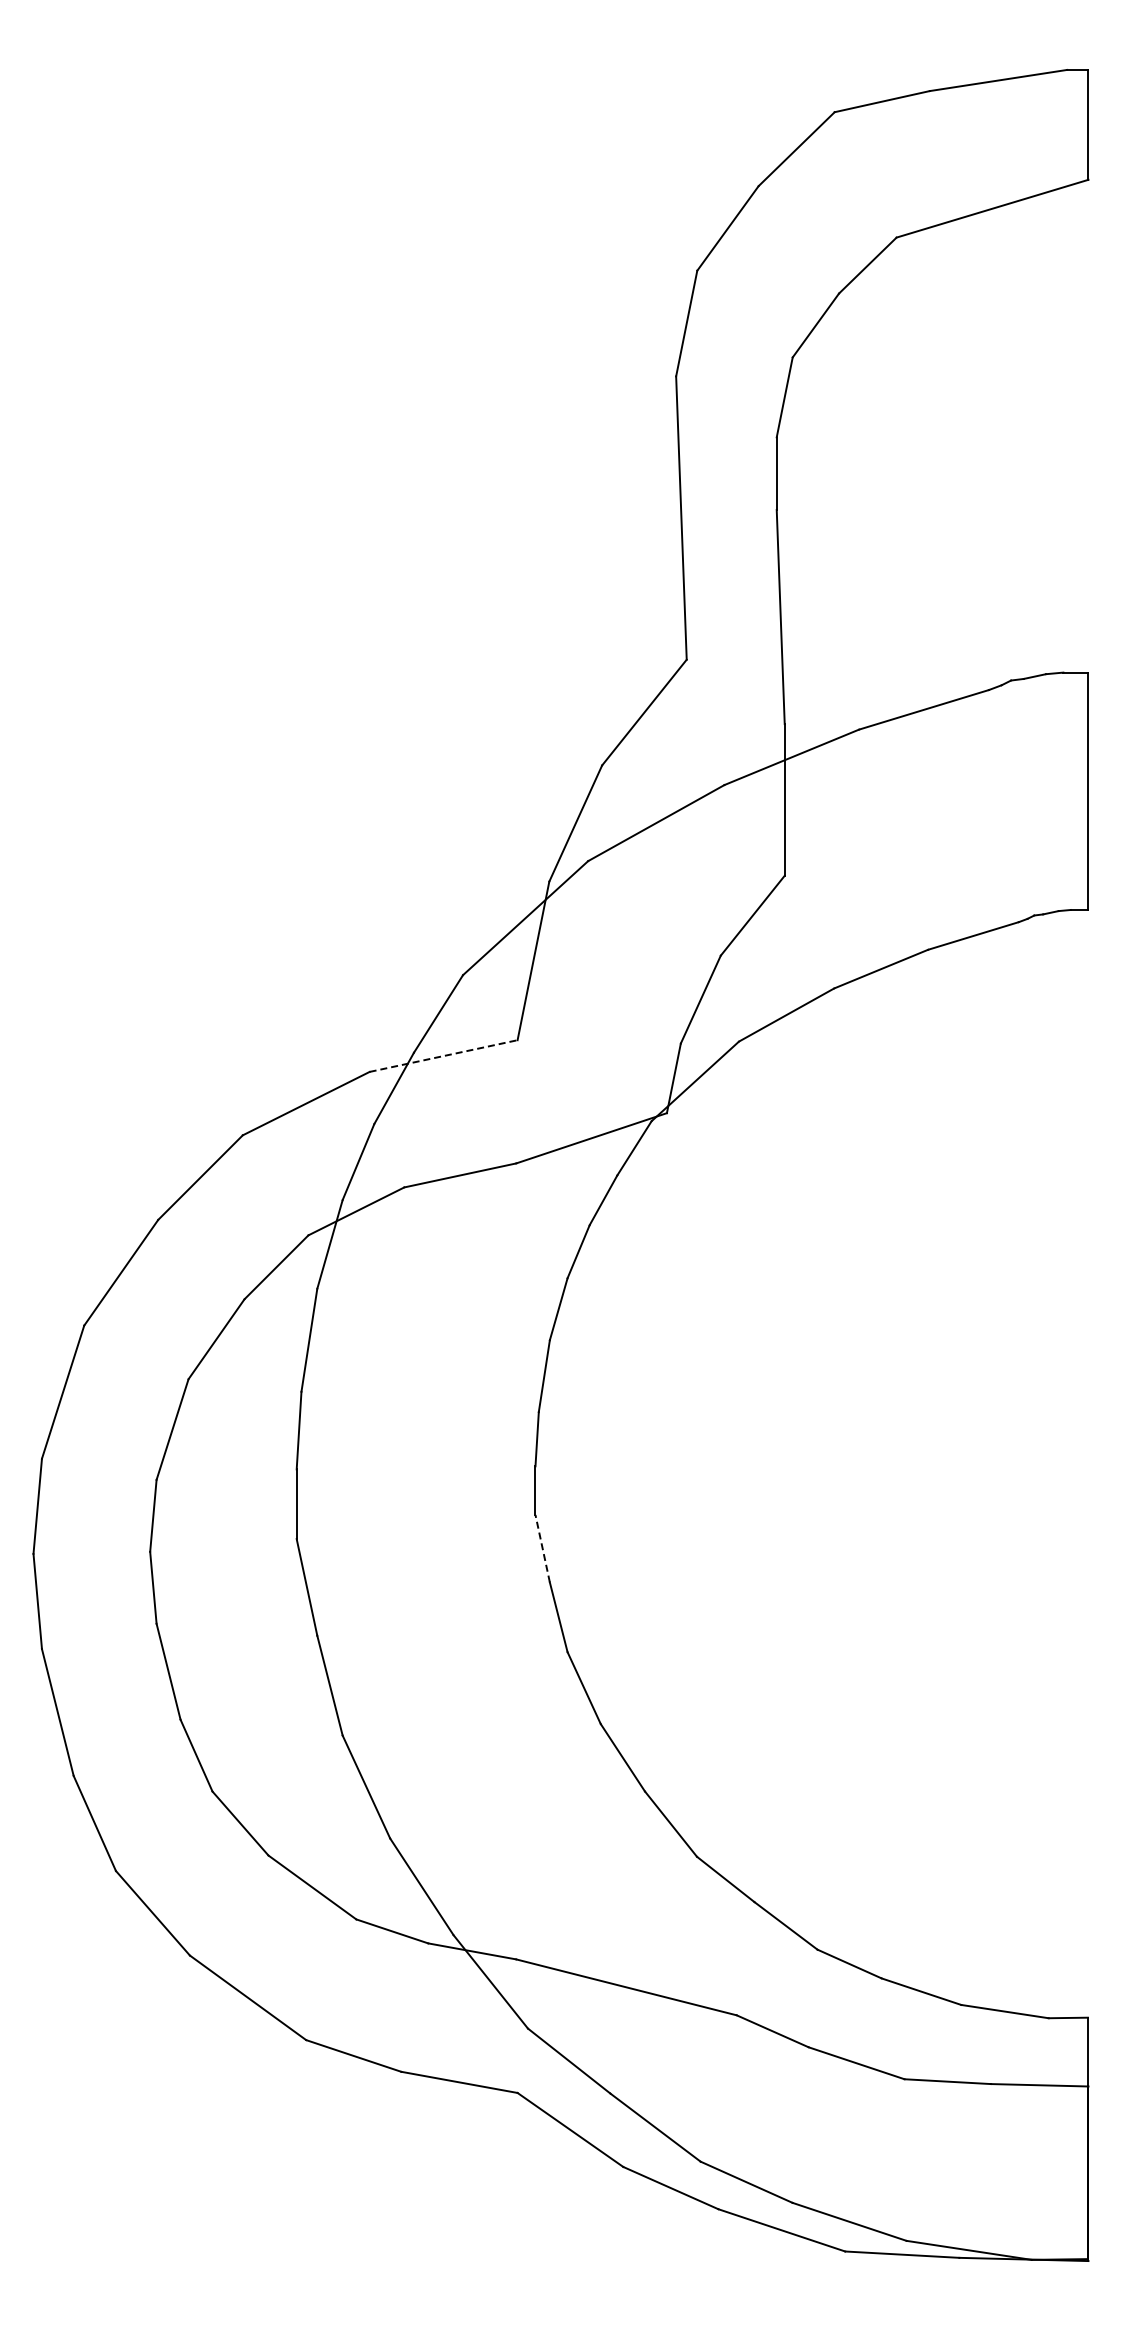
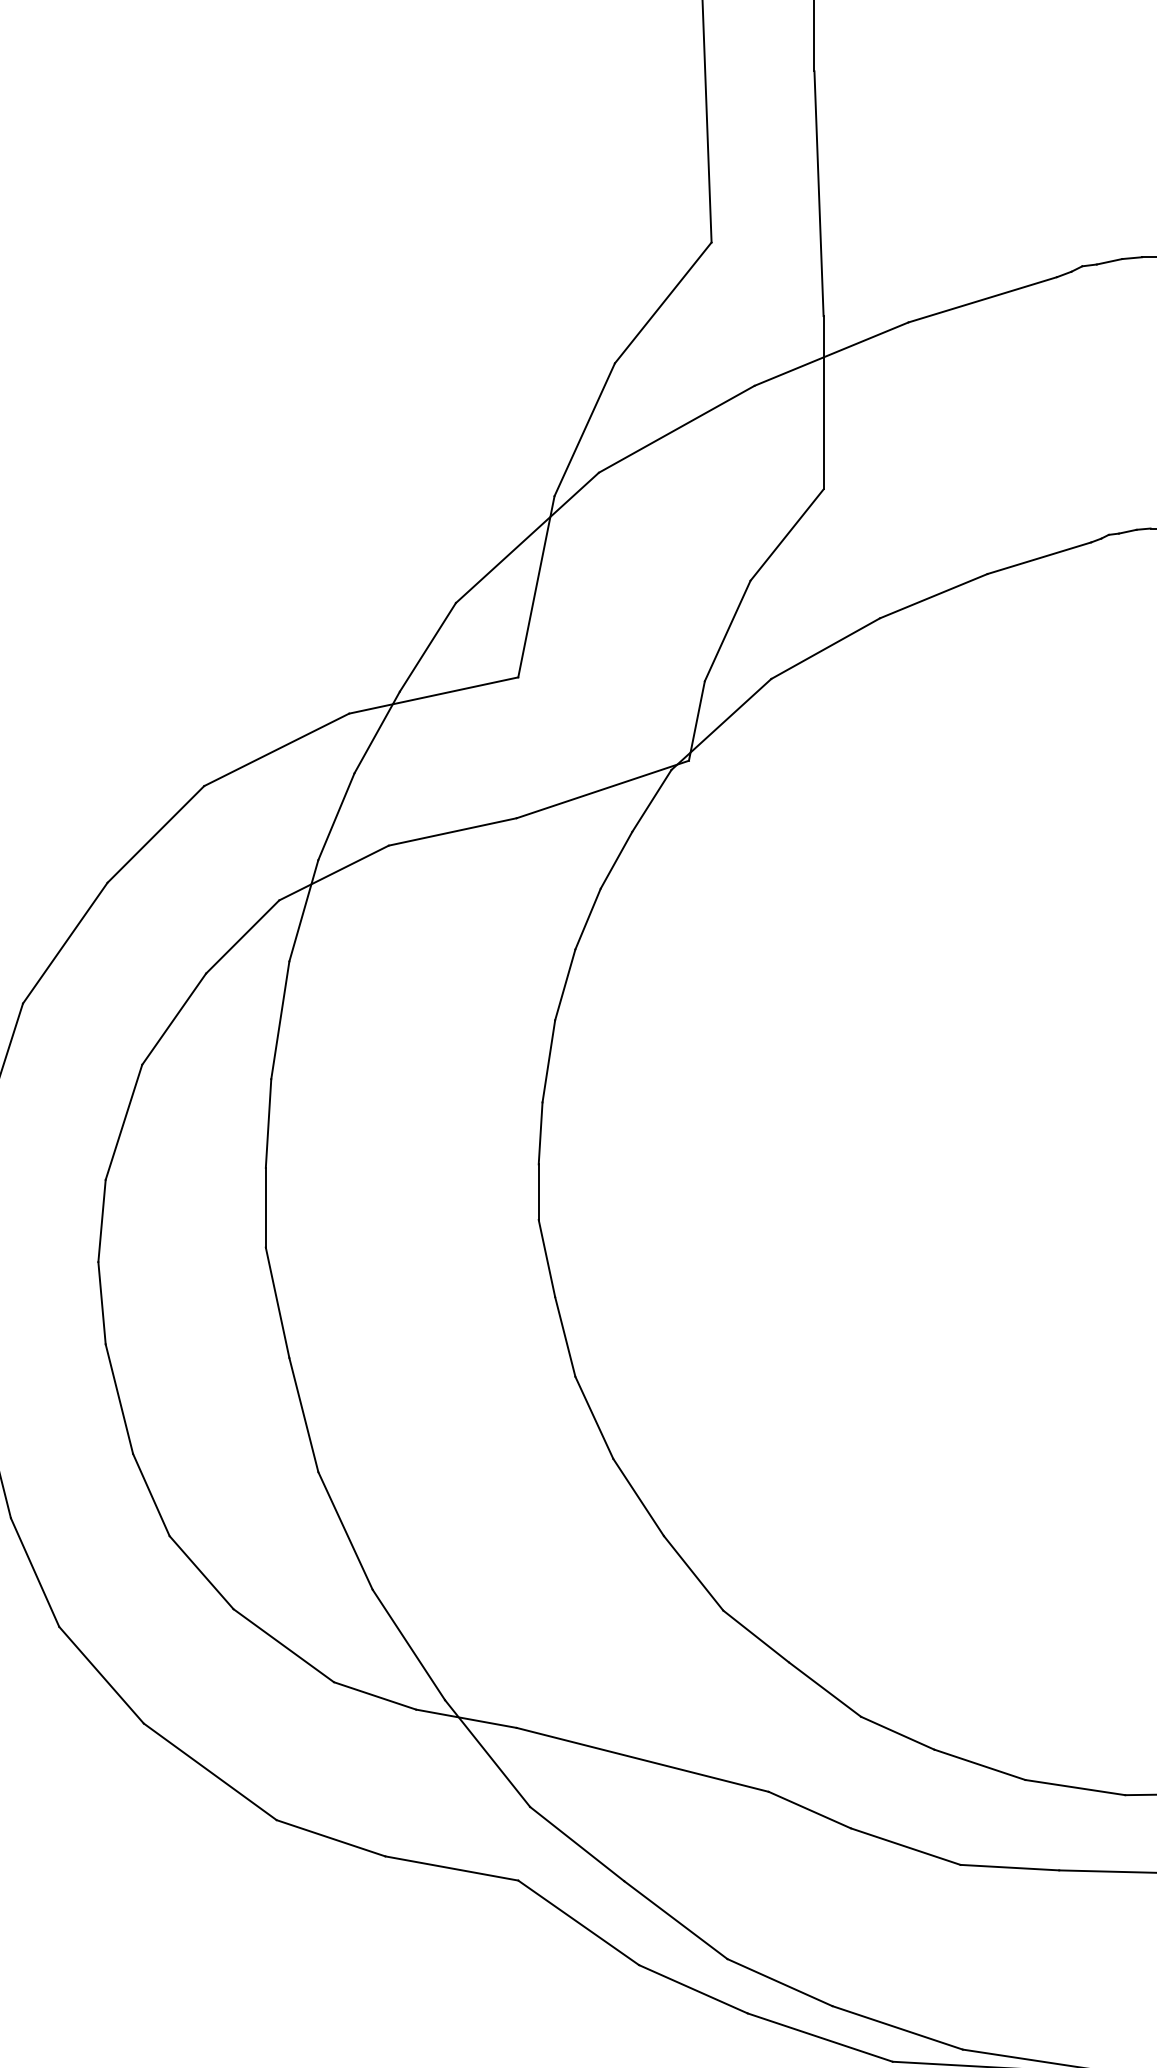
line: (443, 1056) -> (433, 695), dashed -> solid
line: (542, 1548) -> (546, 1258), dashed -> solid

